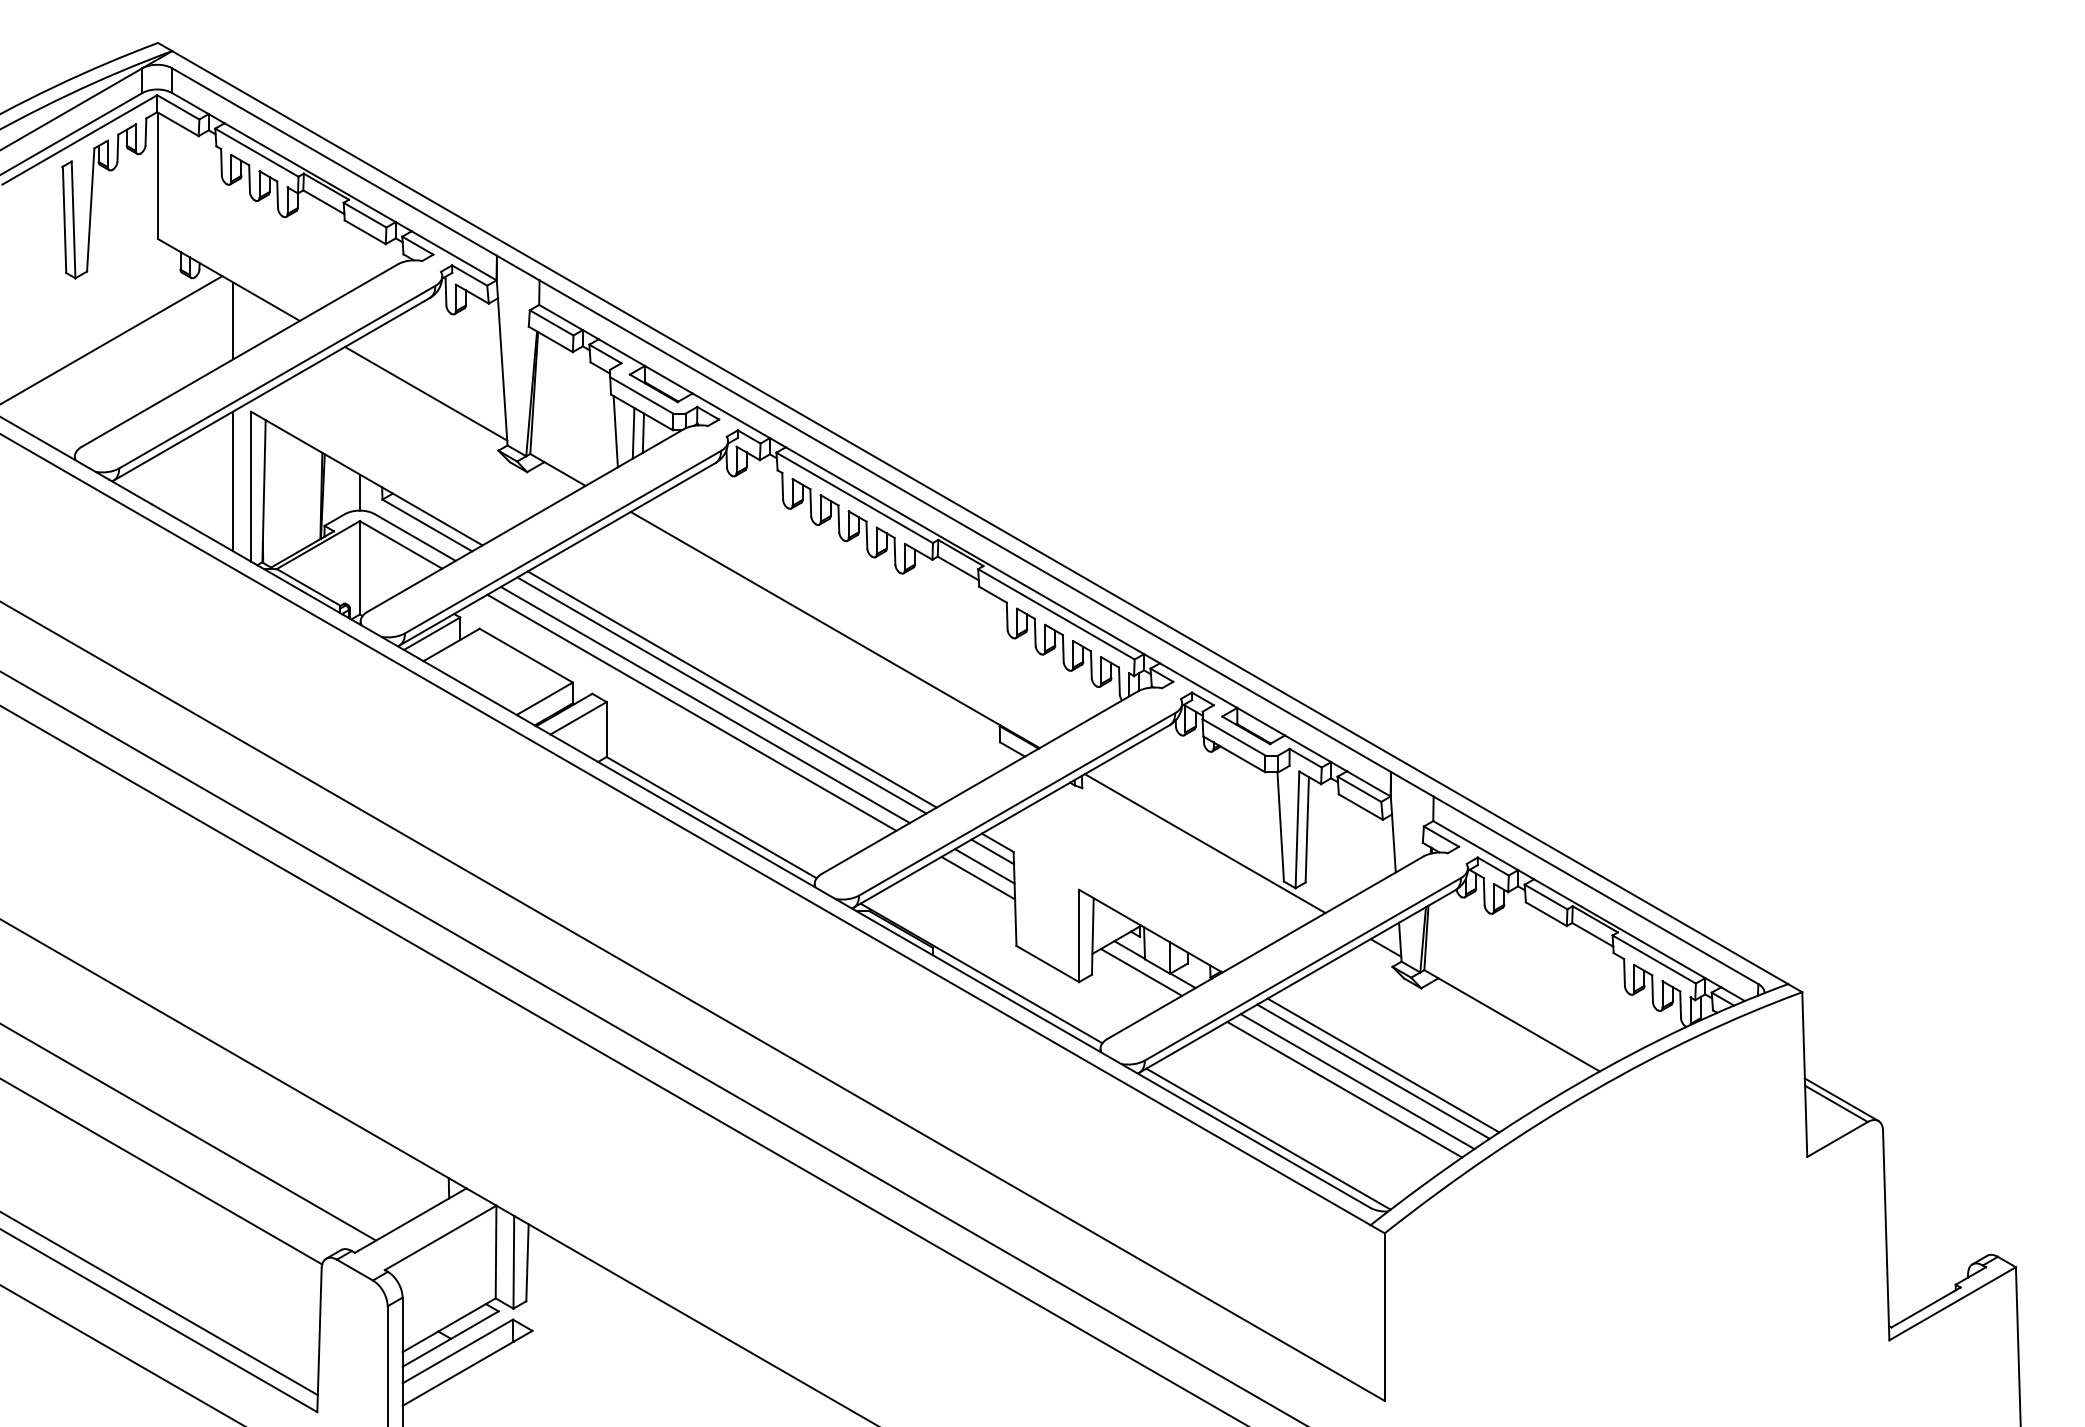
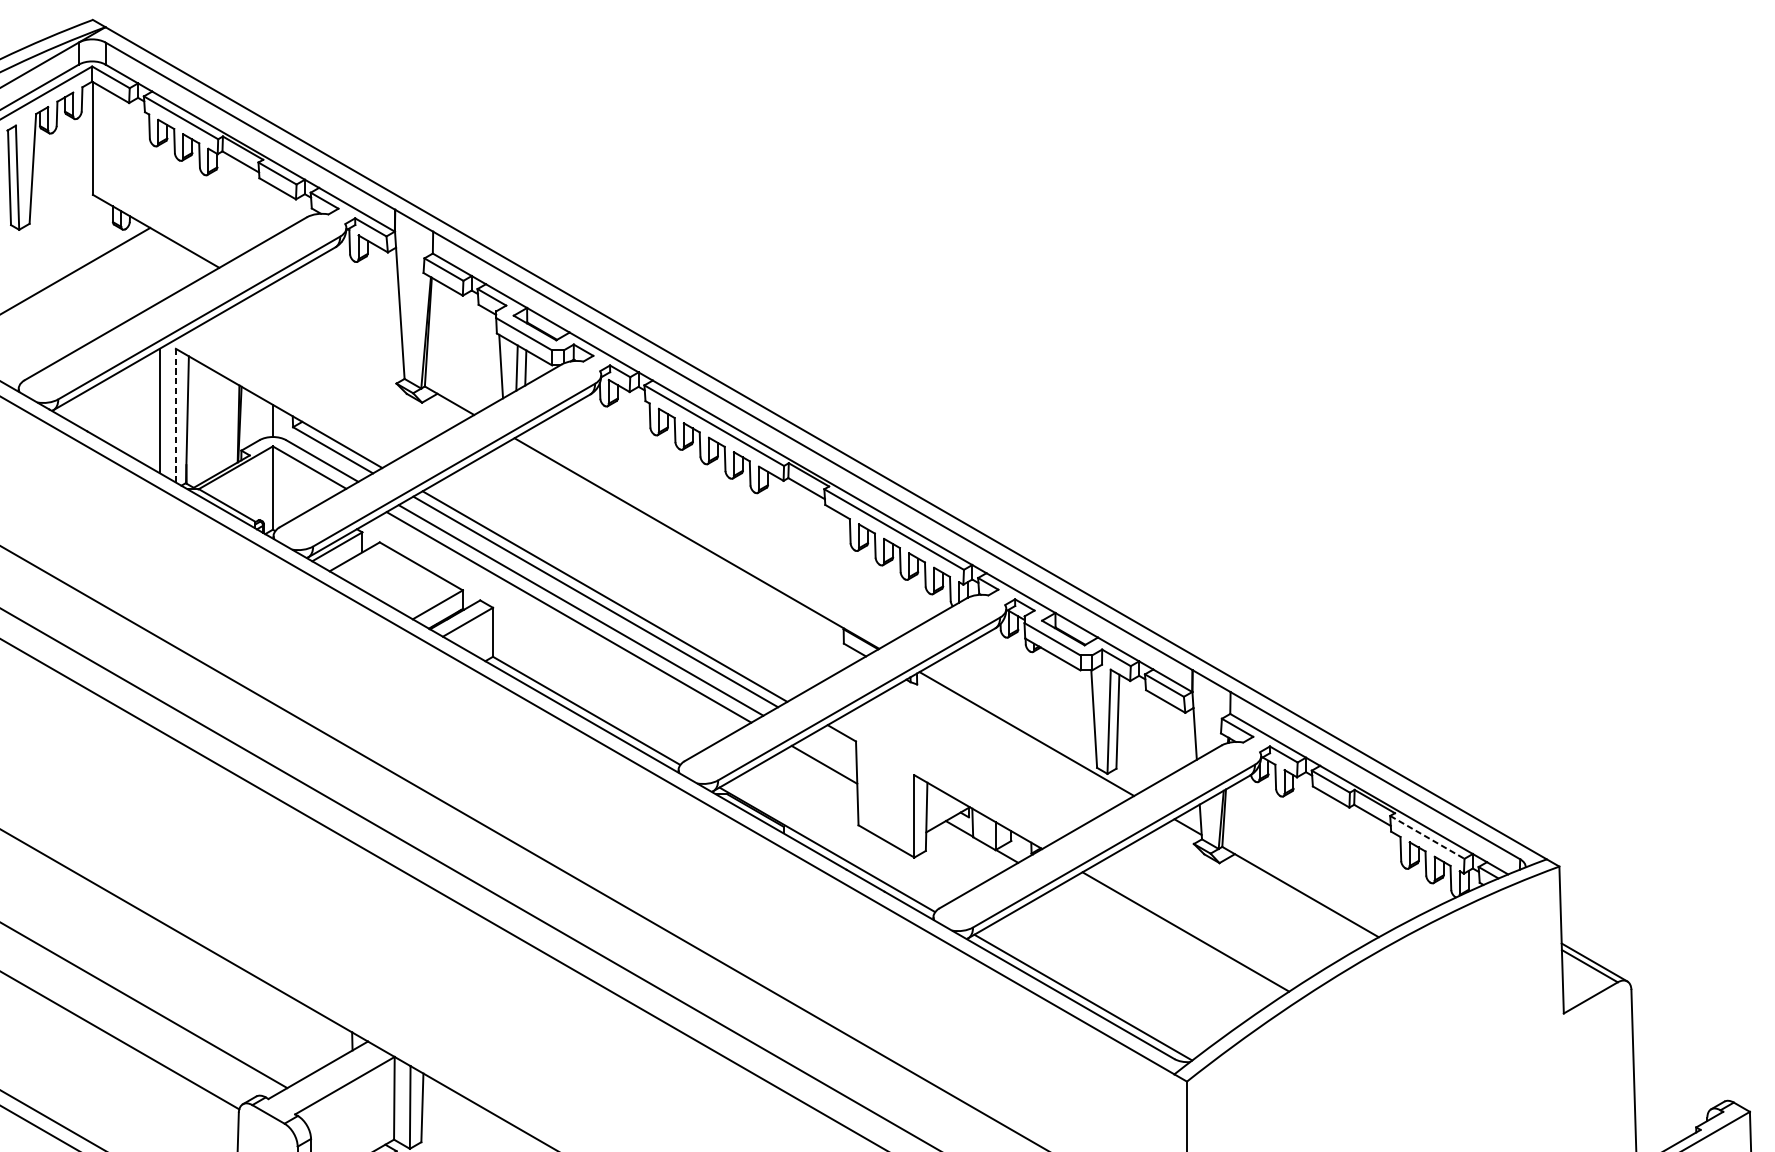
line: (233, 320) -> (160, 267), removed
line: (426, 393) -> (332, 332), removed
line: (251, 486) -> (176, 415), solid -> dashed
line: (992, 851) -> (837, 741), removed
line: (984, 866) -> (830, 754), removed
line: (1654, 959) -> (1427, 837), solid -> dashed
line: (1141, 971) -> (970, 848), removed
line: (1373, 1071) -> (1176, 937), removed
line: (1357, 1081) -> (1162, 946), removed
line: (1344, 1089) -> (1151, 953), removed

